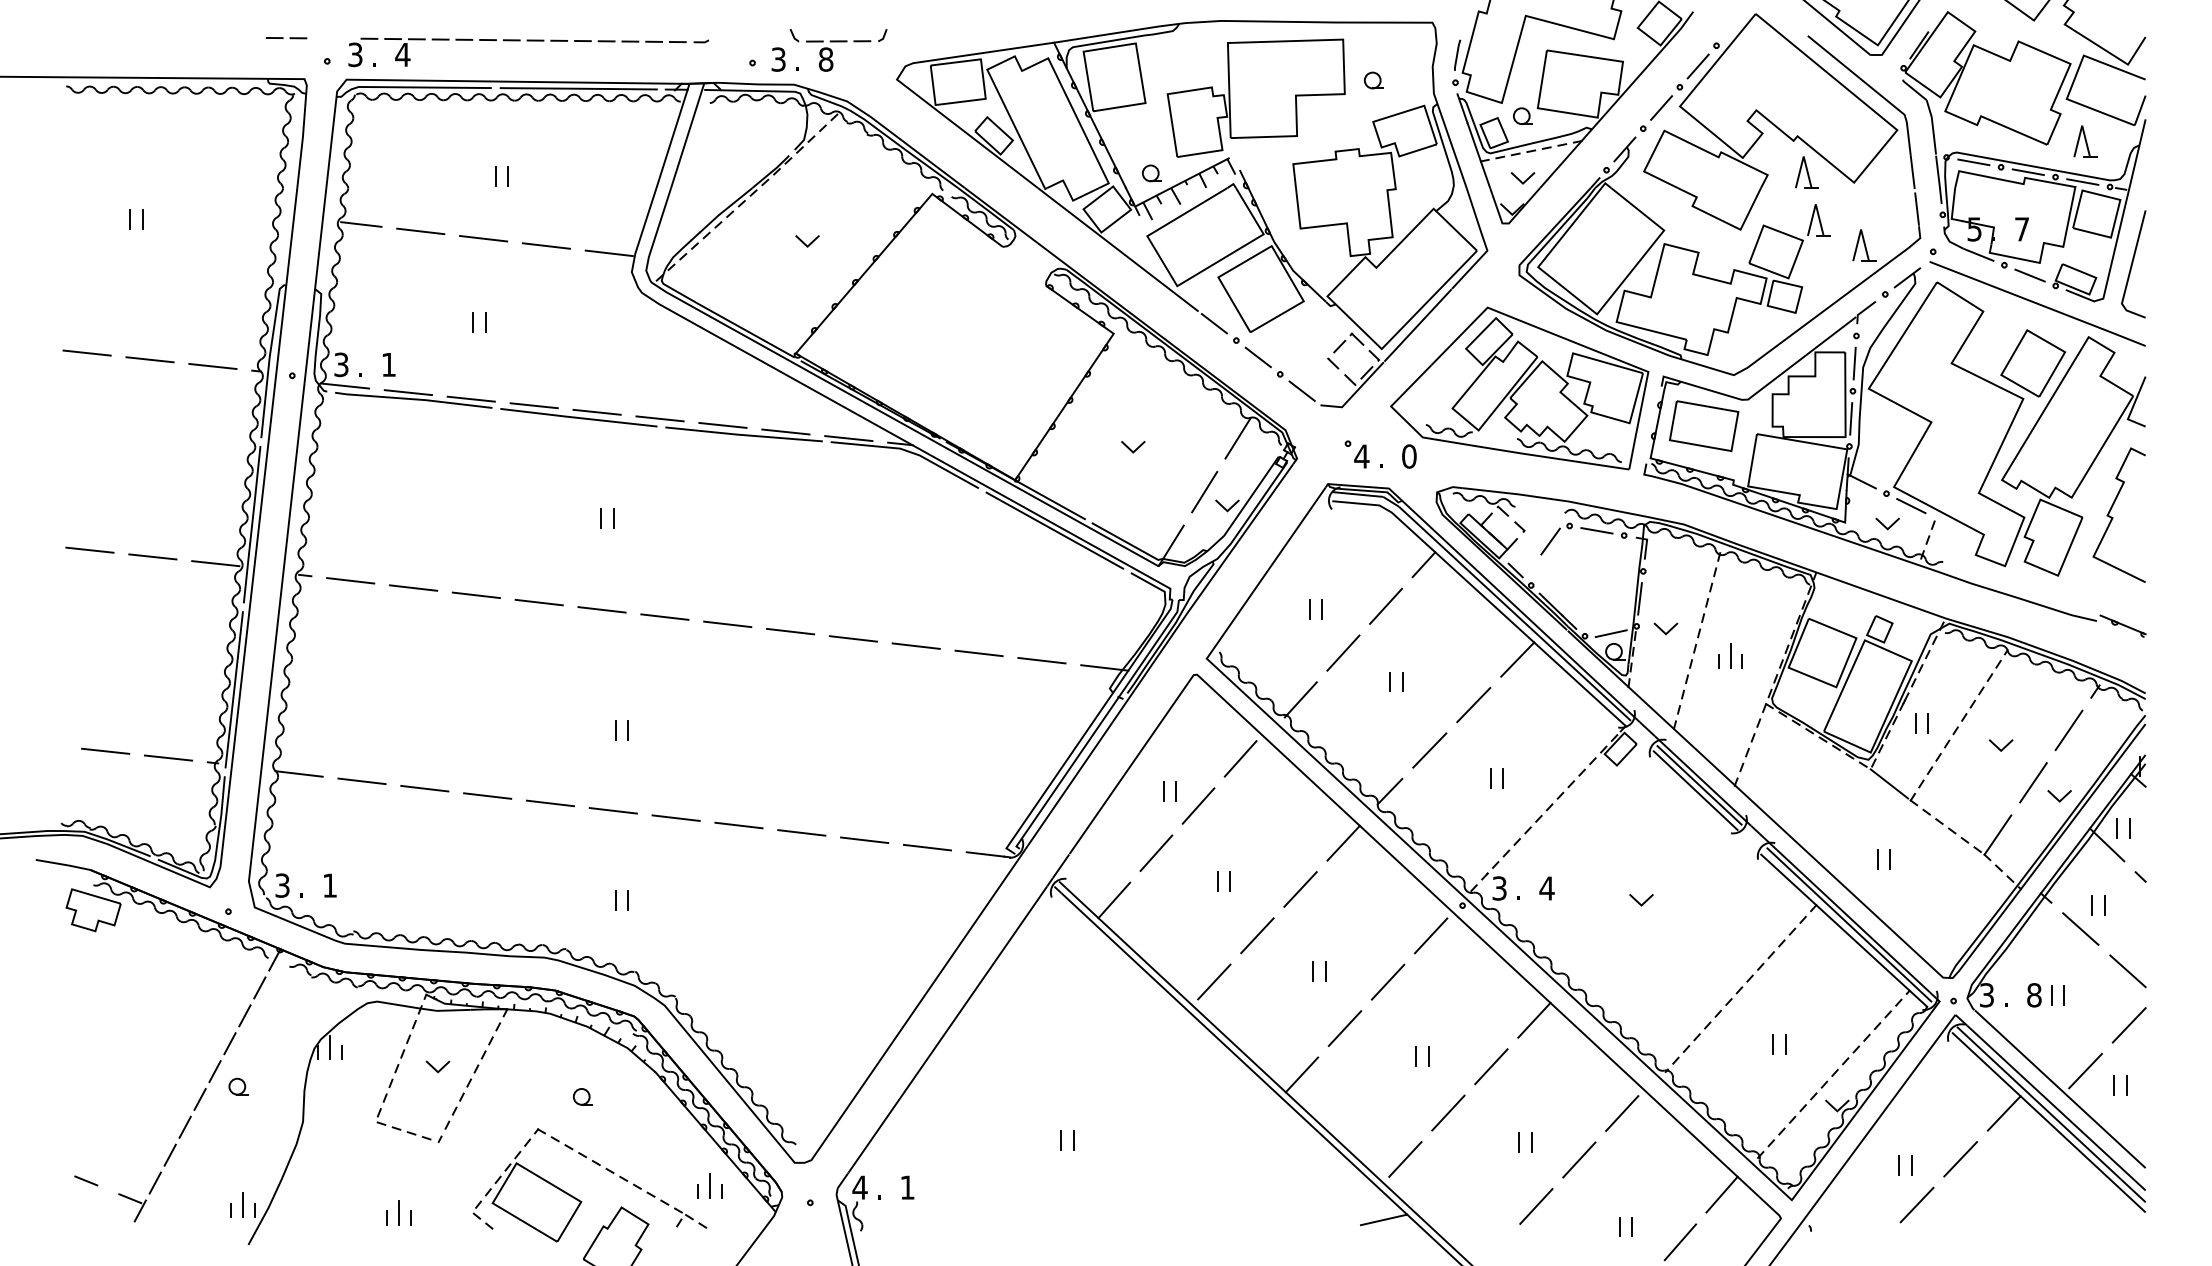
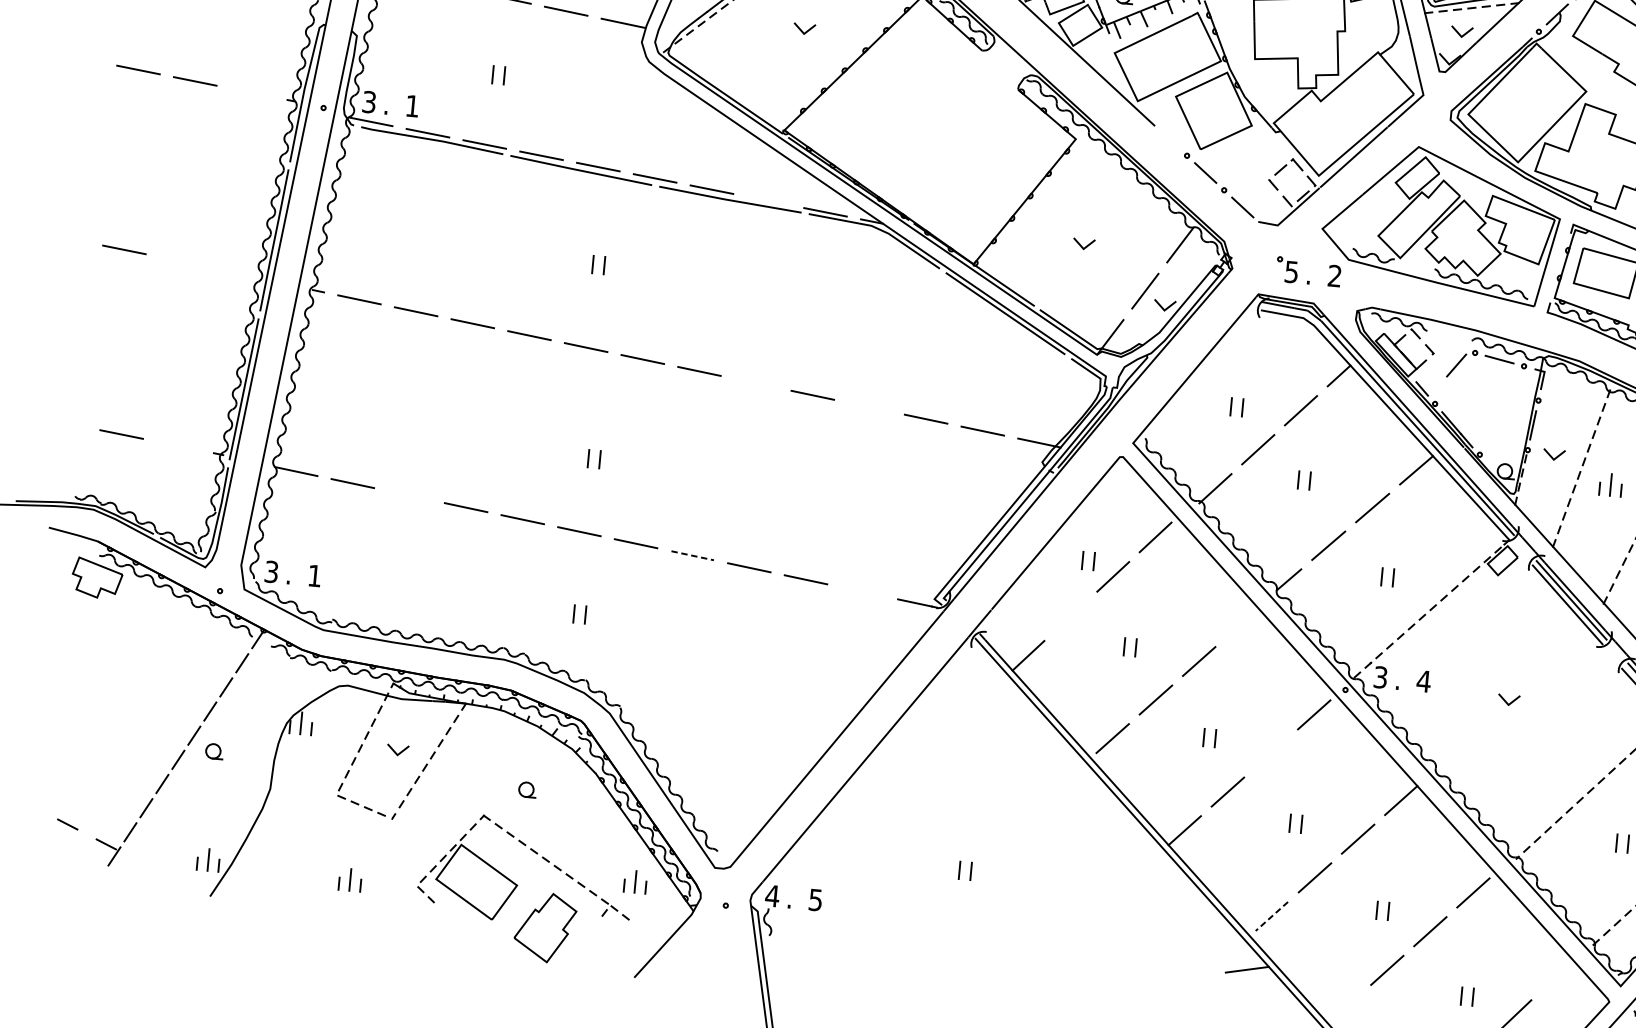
line: (1214, 323) -> (1168, 138), removed
line: (212, 365) -> (251, 91), removed
line: (785, 431) -> (768, 200), removed
text: (1361, 456) -> (1291, 272), 4 -> 5
text: (1409, 456) -> (1335, 276), 0 -> 2
line: (152, 556) -> (180, 260), removed
line: (215, 563) -> (237, 272), removed
line: (790, 631) -> (756, 383), removed
line: (1610, 633) -> (1503, 454), removed
line: (915, 645) -> (868, 406), removed
line: (168, 757) -> (178, 445), removed
line: (424, 788) -> (409, 495), removed
line: (738, 825) -> (692, 555), solid -> dashed
line: (1343, 842) -> (1242, 622), removed
line: (927, 847) -> (862, 591), removed
line: (1156, 852) -> (1070, 615), removed
line: (1387, 981) -> (1270, 752), removed
line: (1405, 1159) -> (1271, 916), solid -> dashed
text: (907, 1187) -> (815, 899), 1 -> 5
line: (1721, 1194) -> (1557, 975), removed

